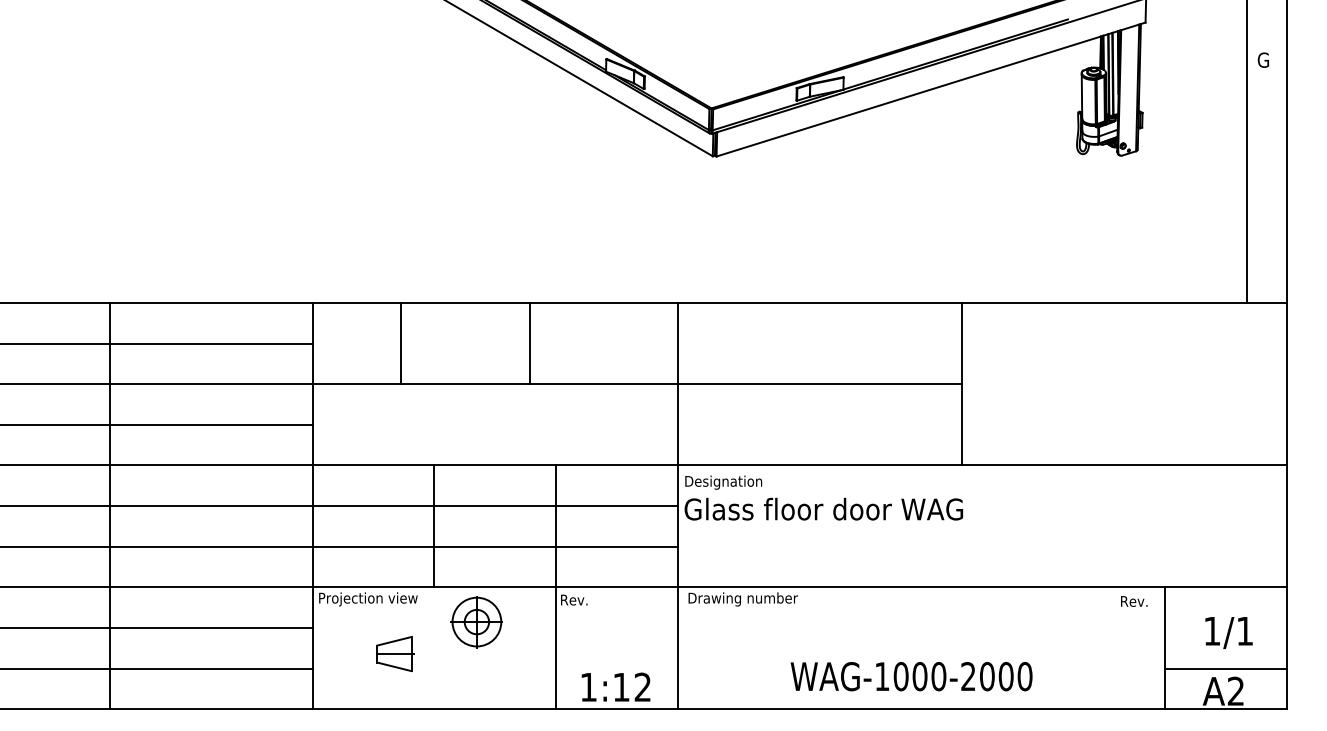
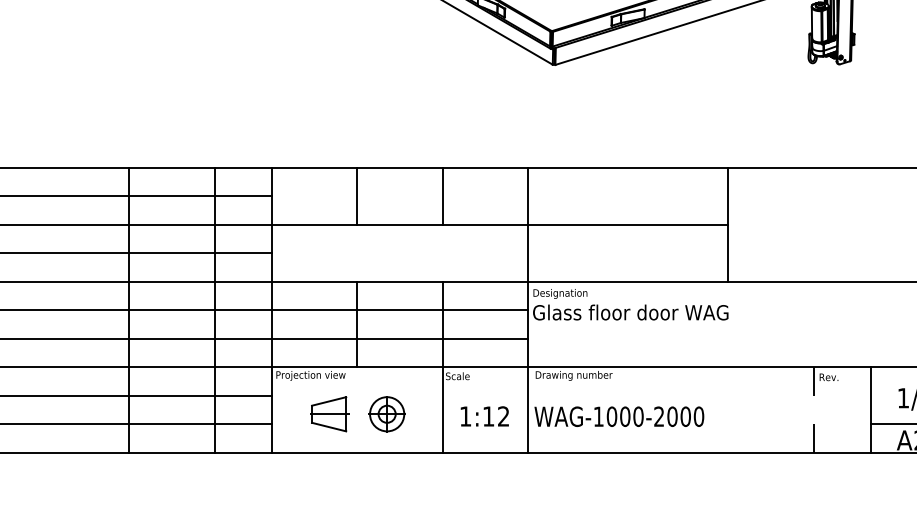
line: (401, 343) -> (357, 196), moved
line: (530, 343) -> (443, 196), moved
line: (231, 506) -> (214, 310), added
text: (577, 599) -> (457, 375), Rev. -> Scale
text: (1134, 601) -> (829, 377), moved
line: (1084, 607) -> (813, 381), added
part: (476, 622) -> (386, 414), moved
part: (394, 653) -> (329, 413), size x1.43
text: (911, 676) -> (619, 416), moved
text: (615, 686) -> (484, 415), moved
line: (1084, 688) -> (813, 438), added

